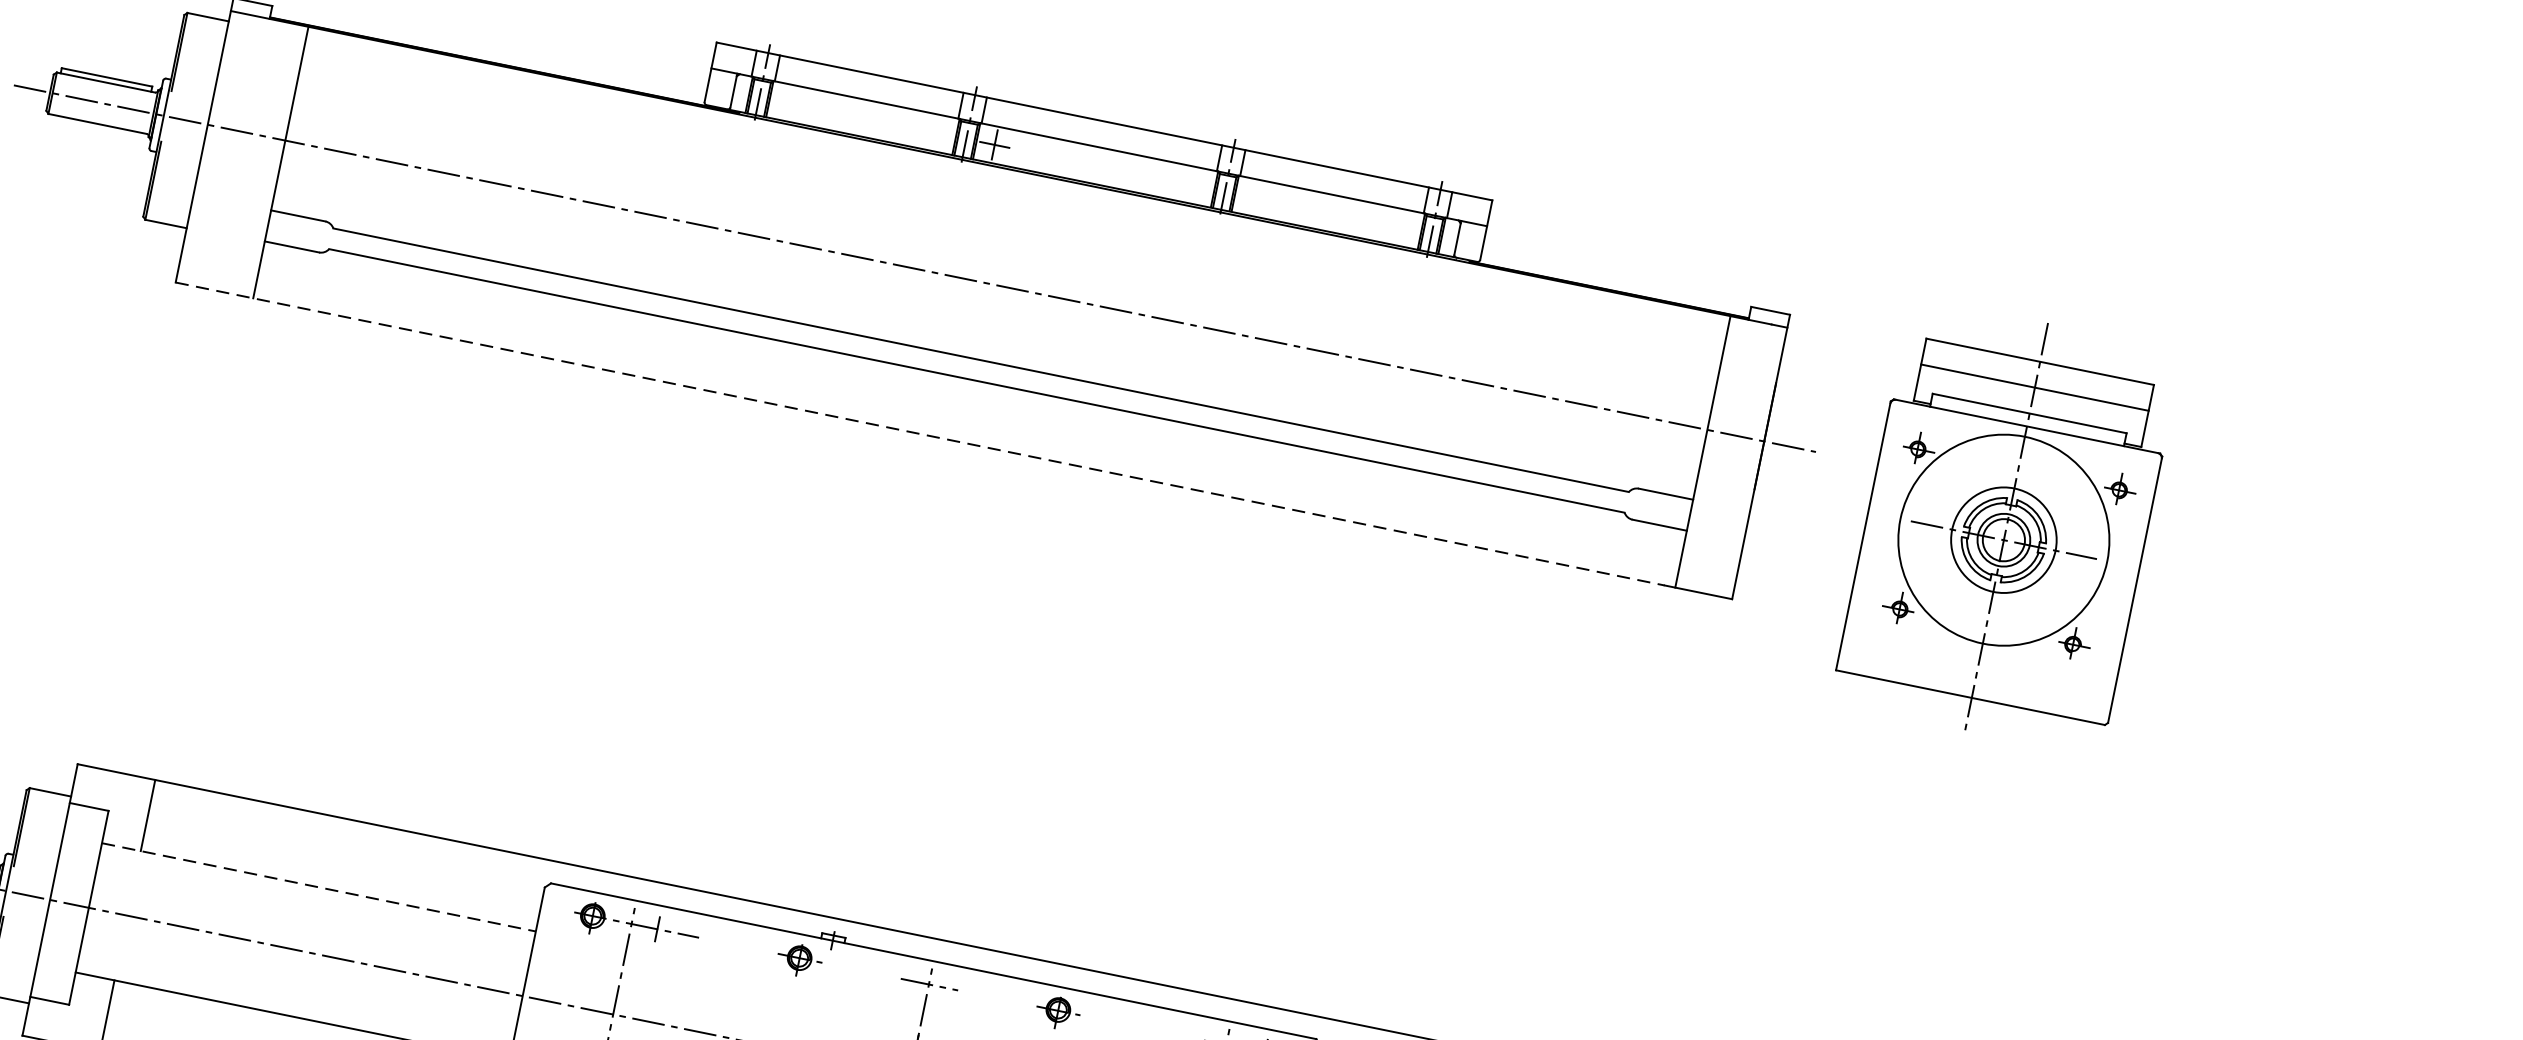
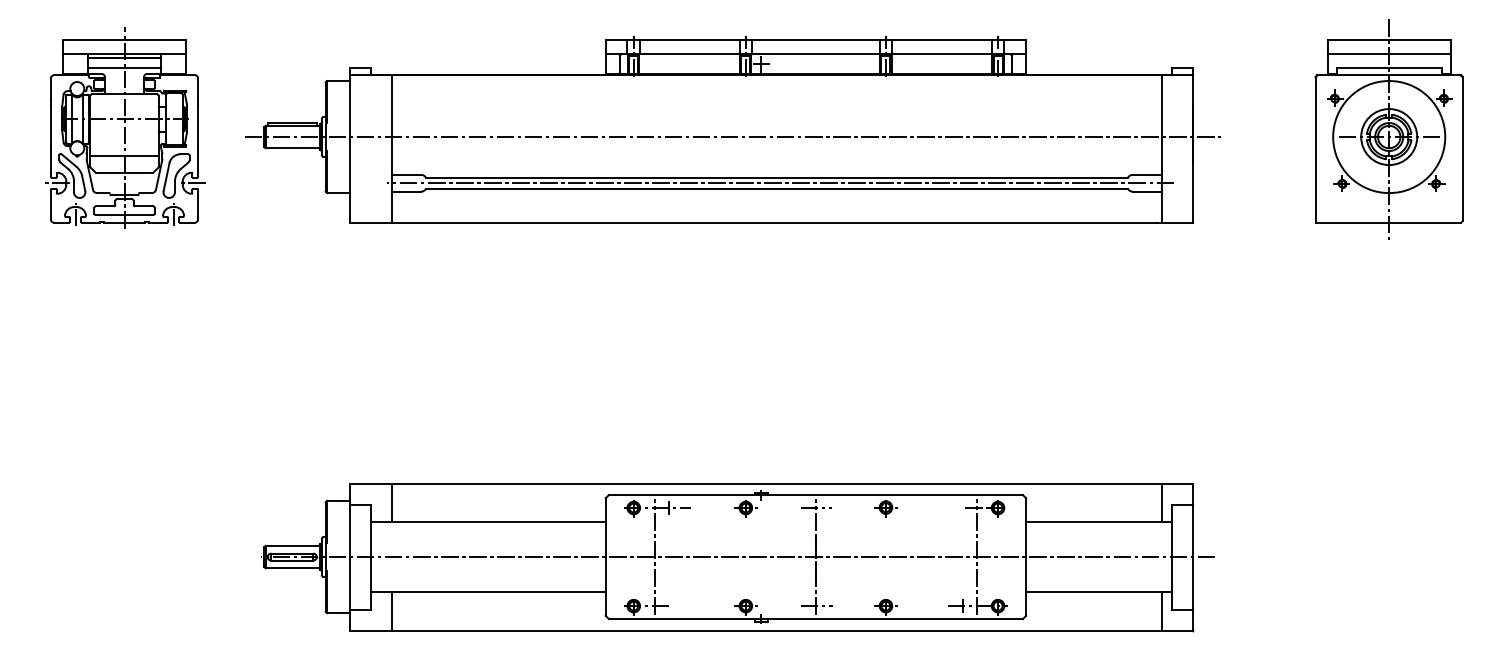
line: (985, 372) -> (780, 183), added
line: (920, 434) -> (753, 222), dashed -> solid
part: (2005, 526) -> (1388, 129), moved
line: (319, 888) -> (488, 522), dashed -> solid

